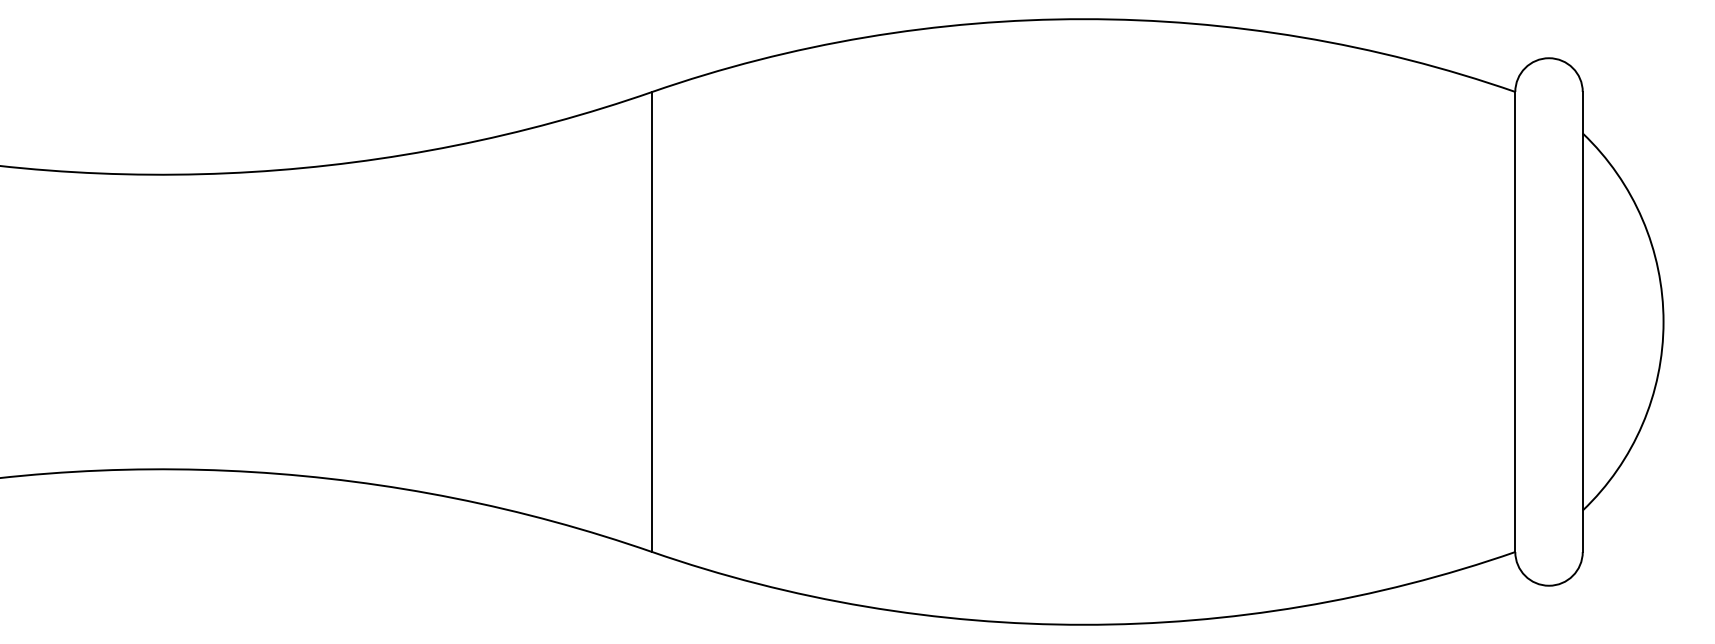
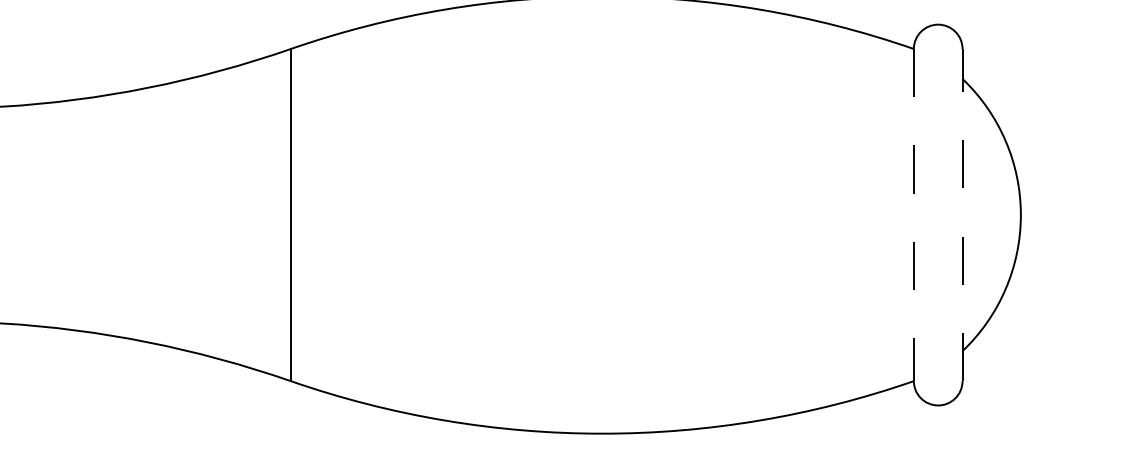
line: (1582, 321) -> (962, 214), solid -> dashed
line: (1515, 322) -> (914, 215), solid -> dashed

